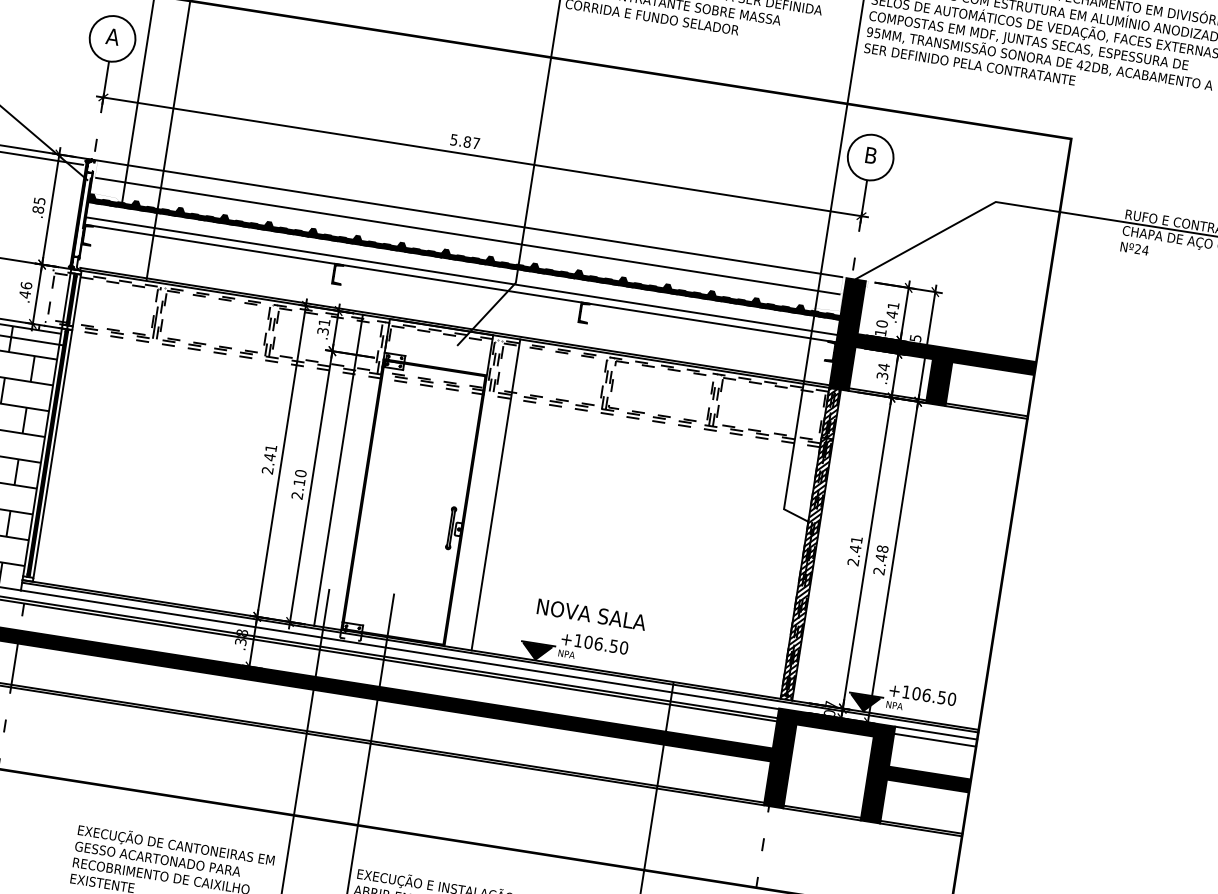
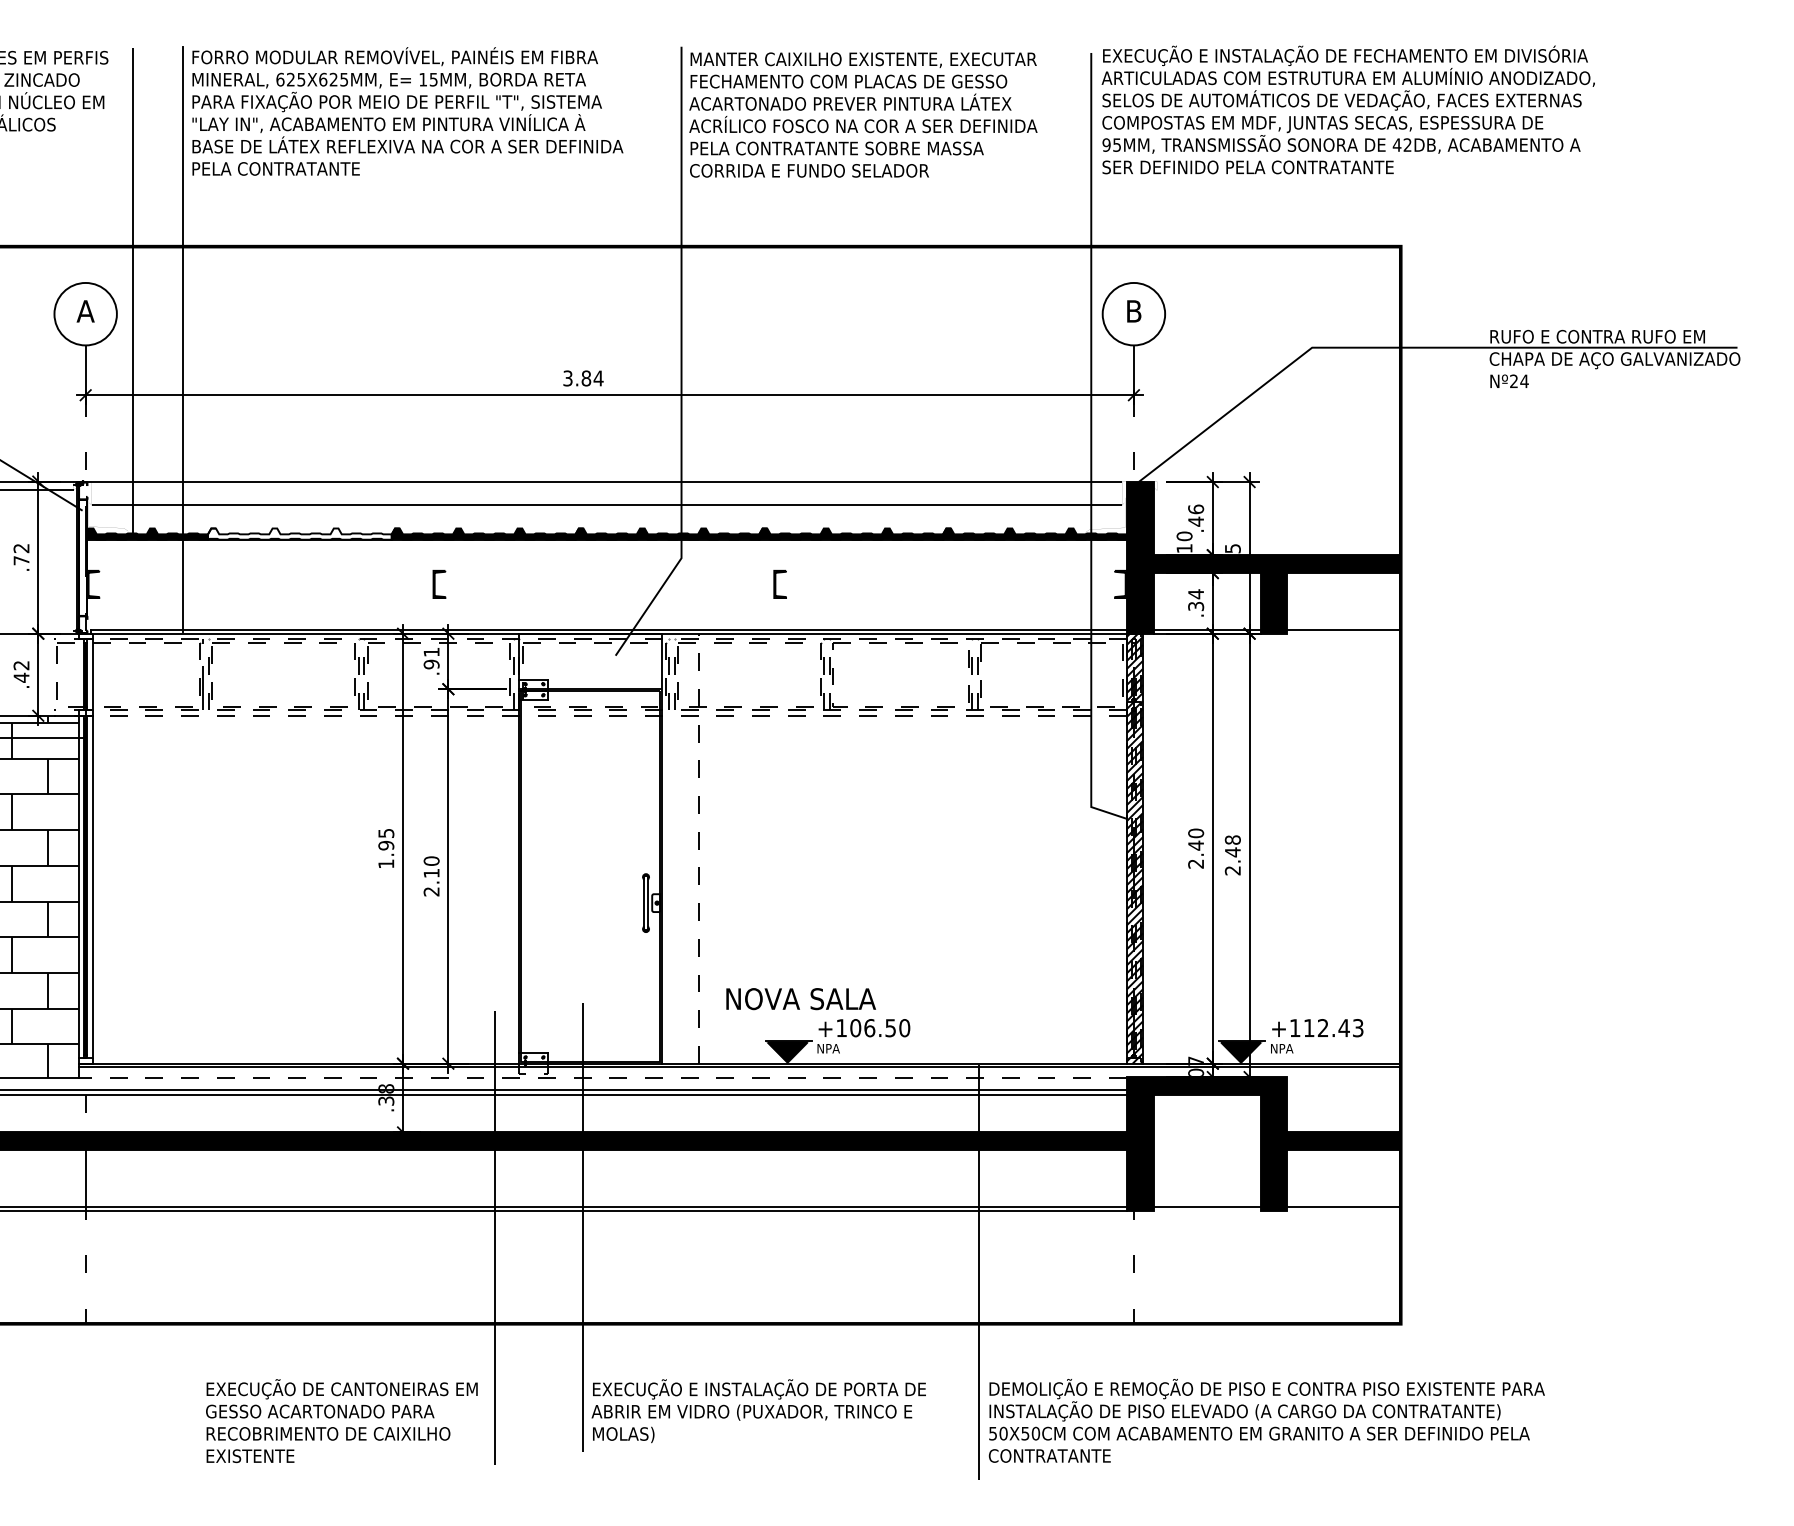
text: (465, 141) -> (583, 378), 5.87 -> 3.84
text: (38, 205) -> (21, 554), .85 -> .72
fill: (242, 221) -> (299, 533), removed
line: (461, 275) -> (606, 560), removed
line: (460, 283) -> (606, 570), removed
text: (26, 285) -> (21, 665), .46 -> .42
line: (66, 298) -> (78, 674), removed
text: (893, 305) -> (1196, 509), .41 -> .46
text: (323, 331) -> (431, 664), .31 -> .91
line: (986, 412) -> (1343, 633), removed
text: (269, 459) -> (386, 848), 2.41 -> 1.95
line: (338, 470) -> (481, 848), removed
line: (495, 494) -> (699, 848), solid -> dashed
text: (857, 540) -> (1196, 833), 2.41 -> 2.40
text: (591, 614) -> (800, 999), moved
line: (399, 649) -> (602, 1077), solid -> dashed
text: (934, 696) -> (1333, 1028), +106.50 -> +112.43
line: (935, 733) -> (1343, 1077), removed
line: (934, 739) -> (1343, 1086), removed
line: (821, 814) -> (1206, 1210), removed
line: (920, 829) -> (1343, 1210), removed

